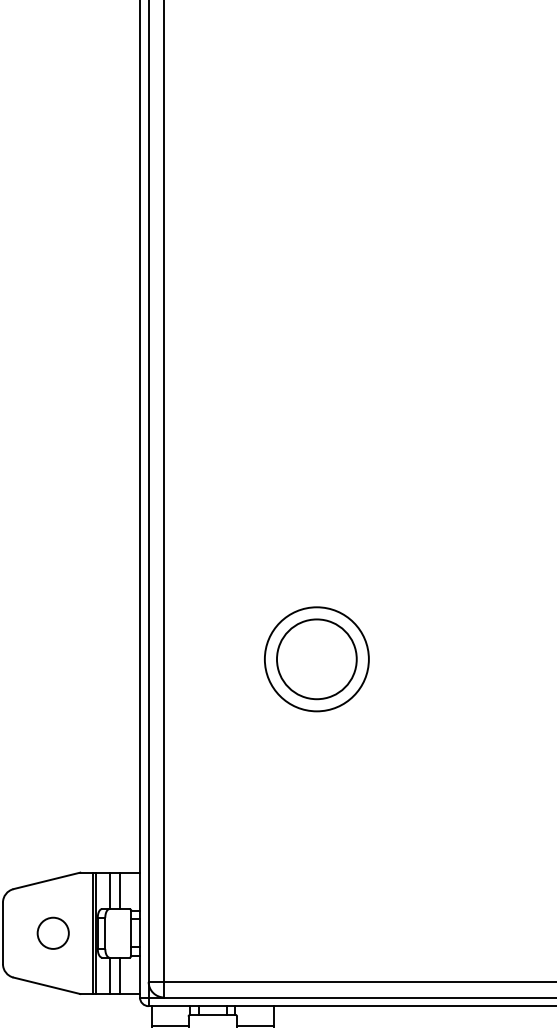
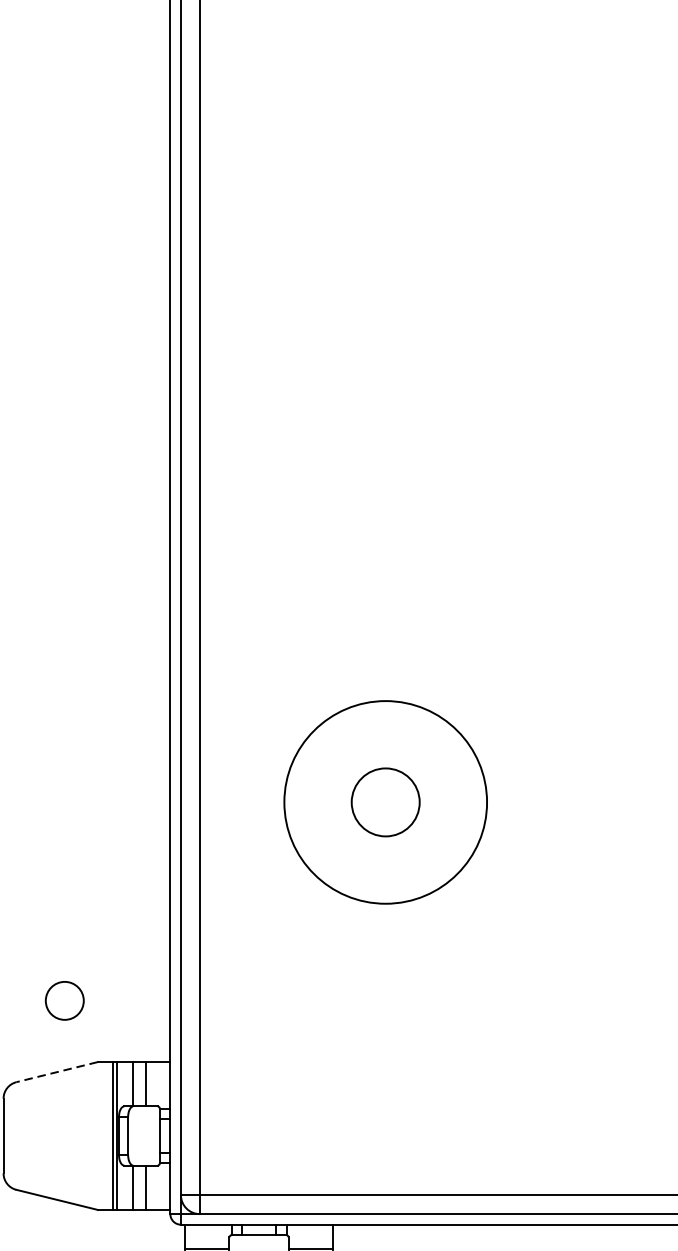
circle: (316, 659) -> (385, 802), size x0.7
circle: (316, 659) -> (385, 802), size x1.6
line: (46, 881) -> (56, 1072), solid -> dashed
circle: (52, 932) -> (63, 999), moved

